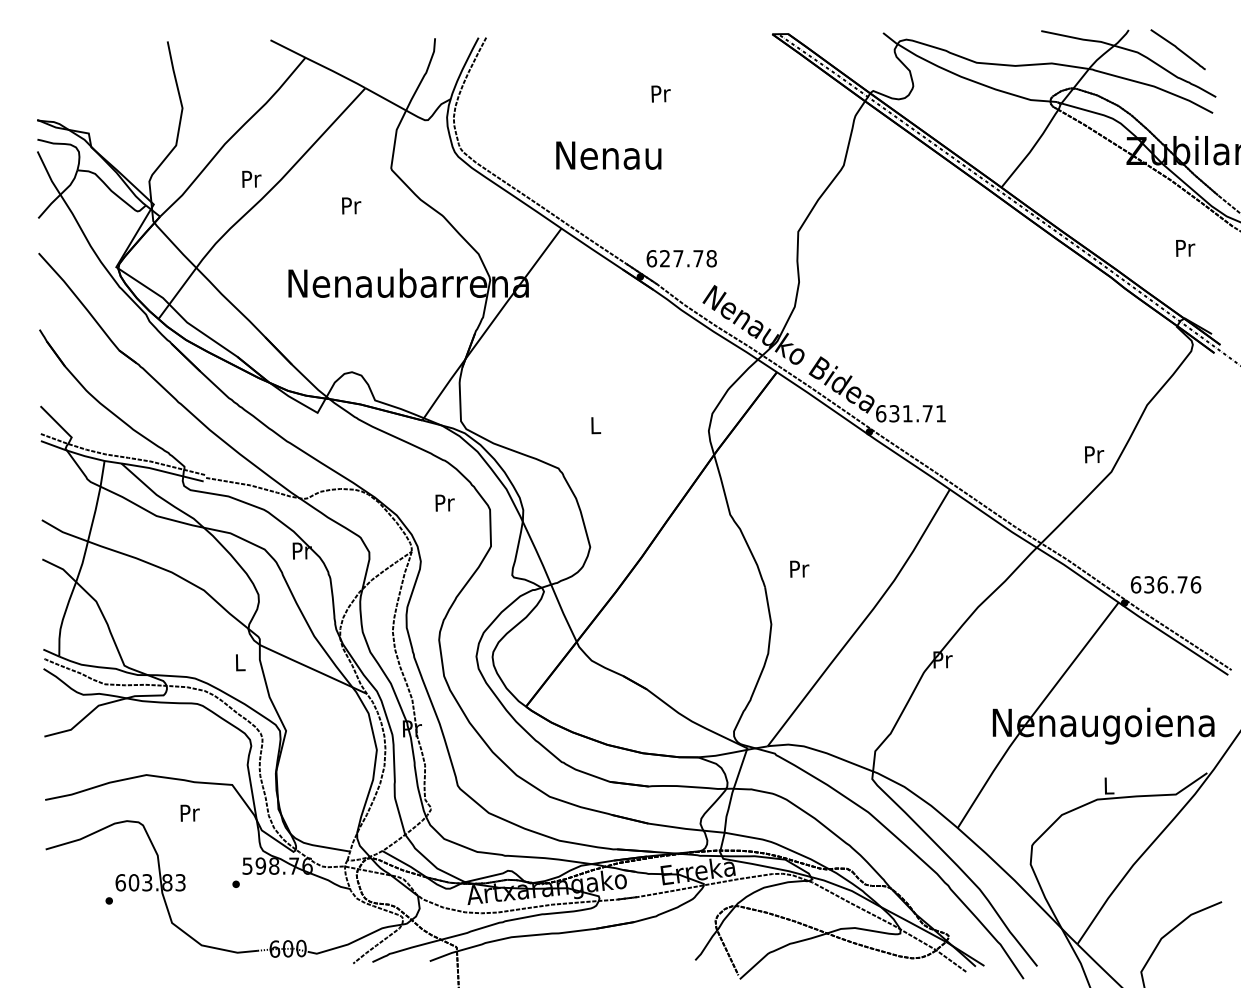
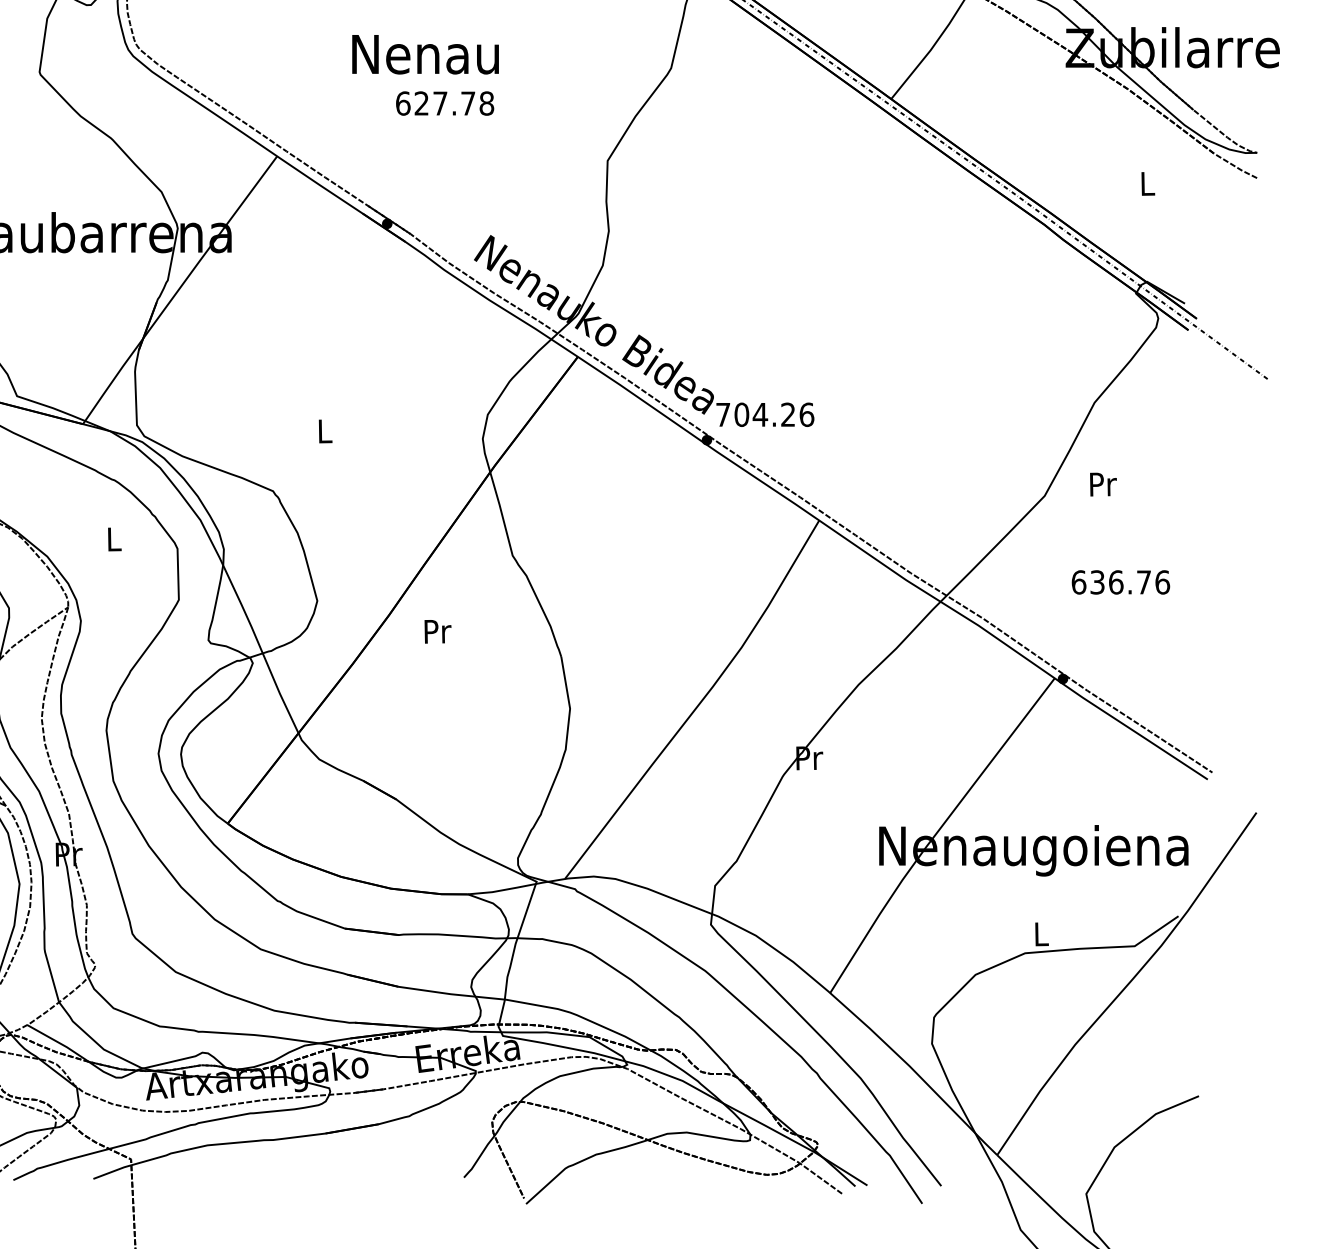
text: (608, 155) -> (425, 54), moved
text: (1185, 247) -> (1148, 182), Pr -> L
text: (681, 258) -> (444, 103), moved
text: (911, 413) -> (765, 414), 631.71 -> 704.26
text: (1094, 454) -> (1103, 484), moved
text: (444, 502) -> (113, 538), Pr -> L
text: (799, 568) -> (437, 630), moved
text: (1166, 584) -> (1121, 581), moved

